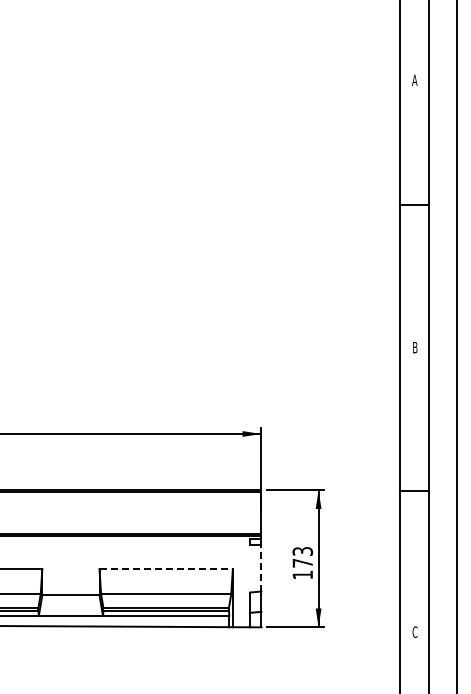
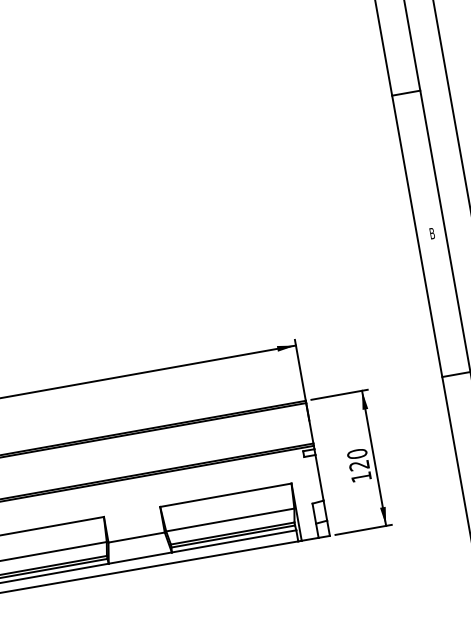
text: (302, 556) -> (357, 458), 173 -> 120
line: (261, 567) -> (319, 477), dashed -> solid
line: (166, 569) -> (226, 495), dashed -> solid

